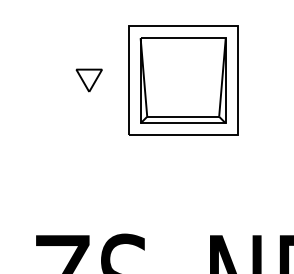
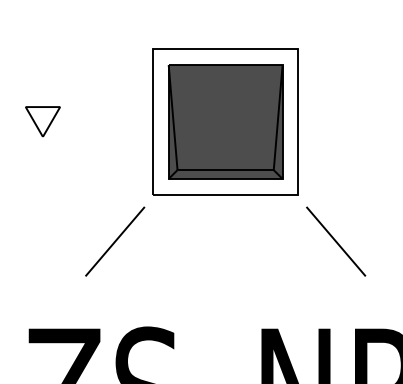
part: (88, 80) -> (42, 121), moved
fill: (183, 80) -> (225, 121), added
line: (100, 170) -> (115, 241), added
line: (266, 170) -> (336, 241), added

